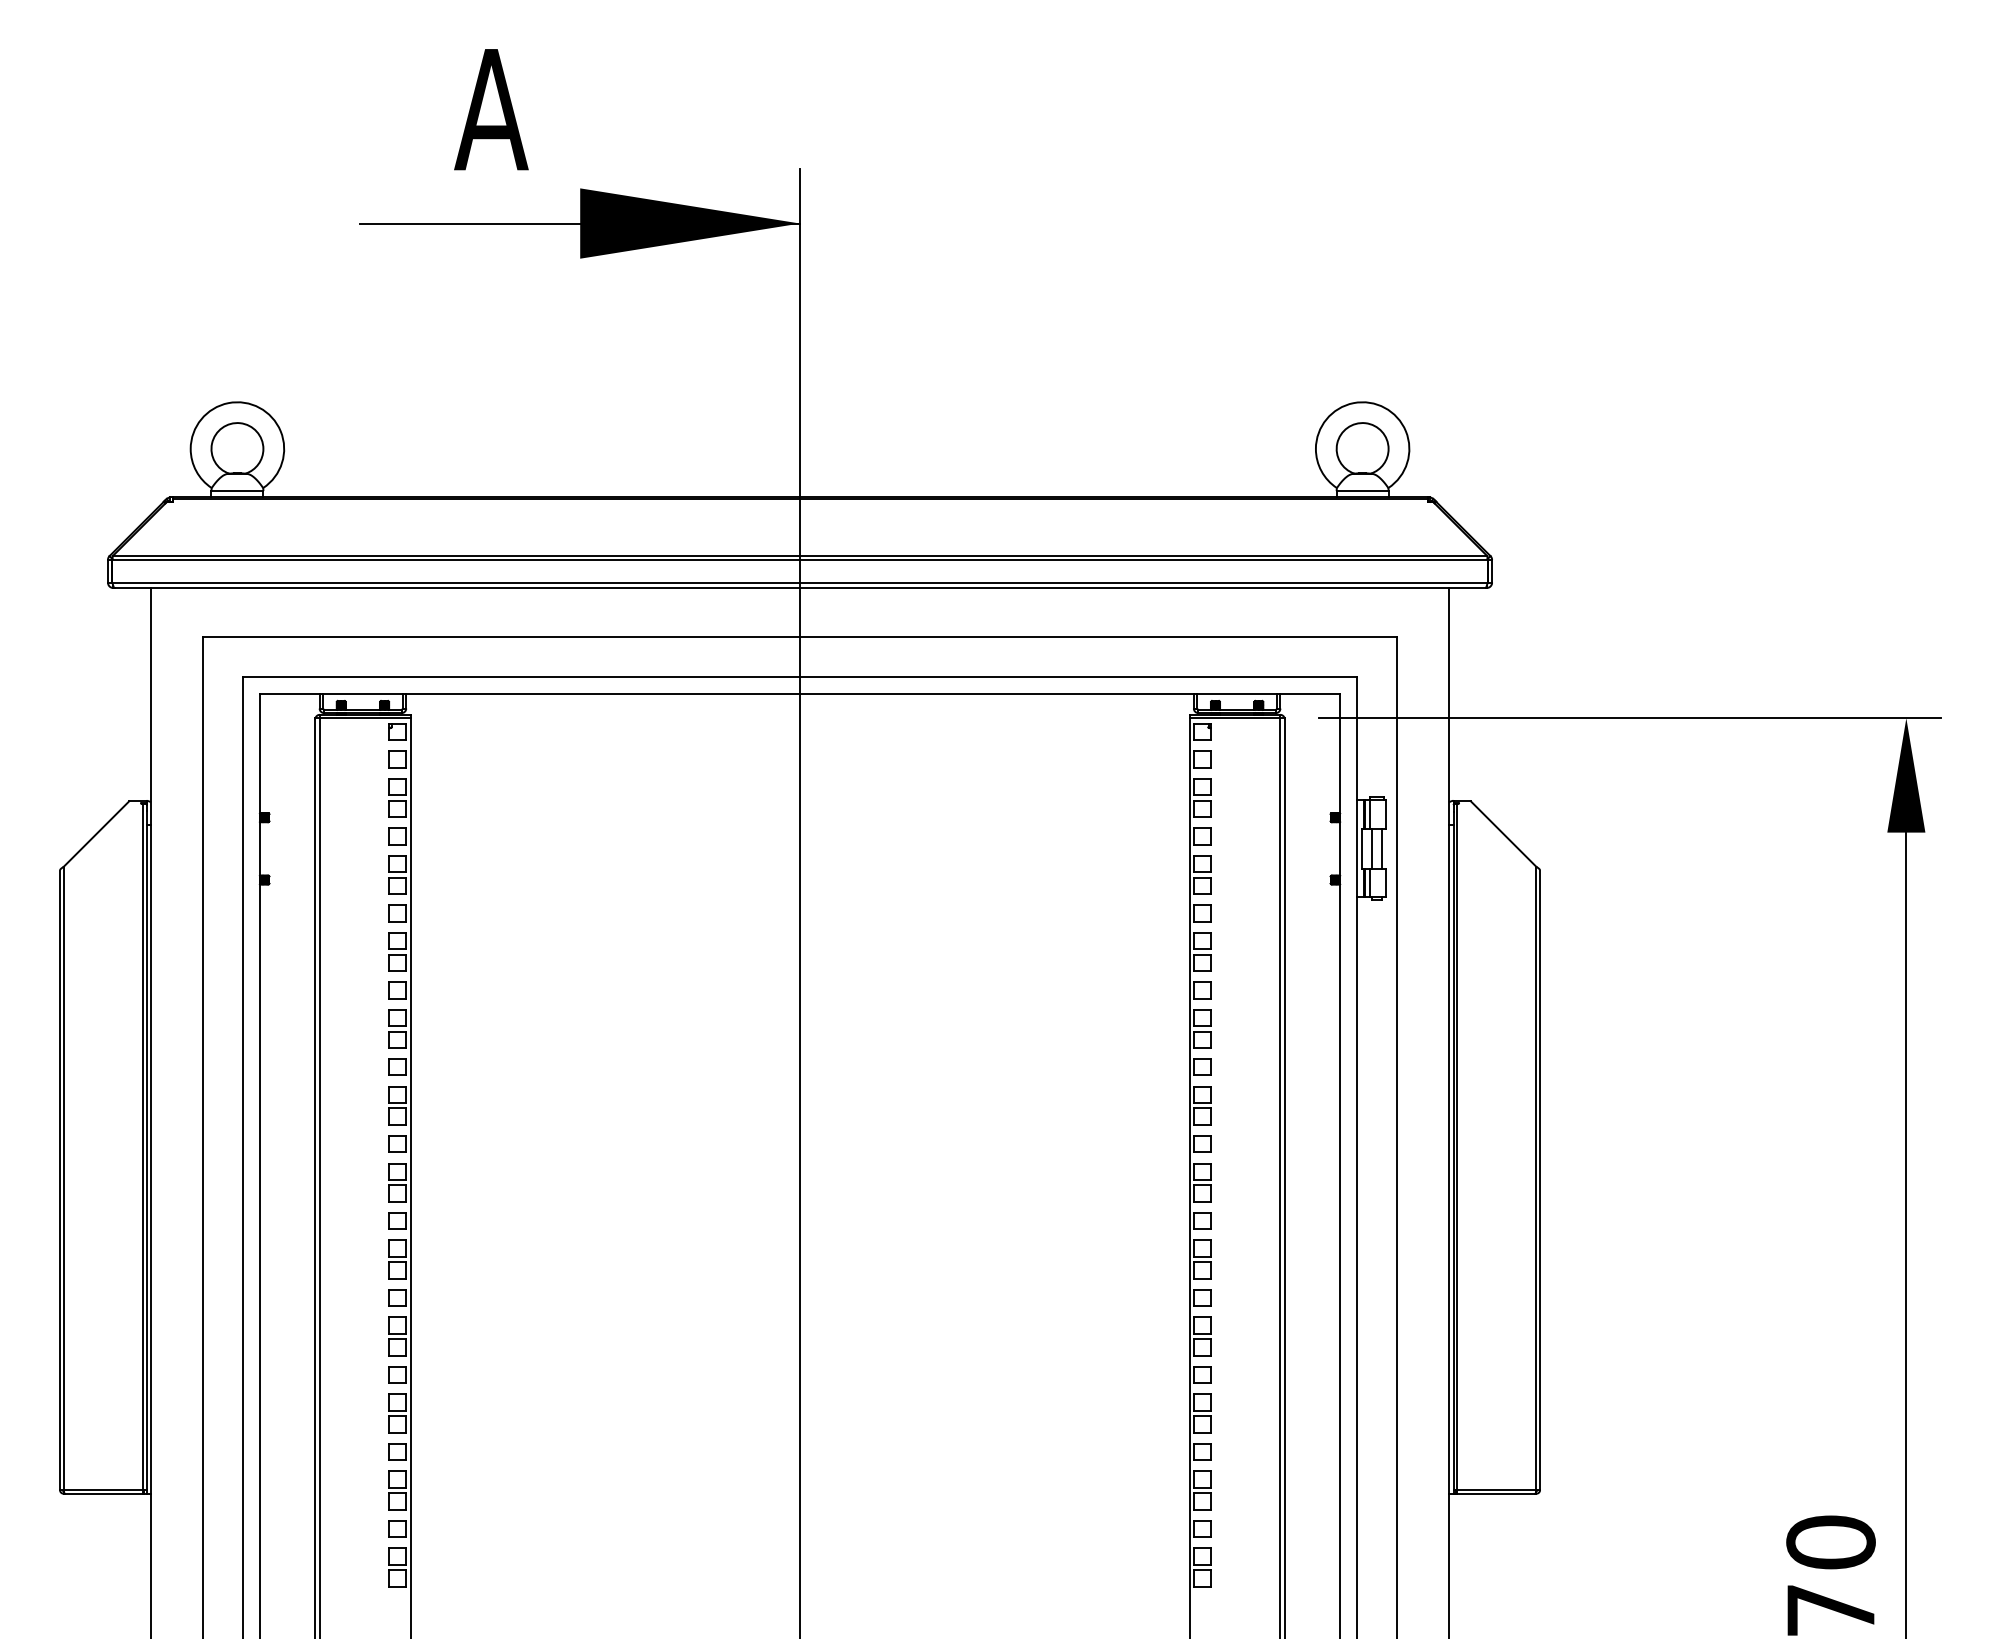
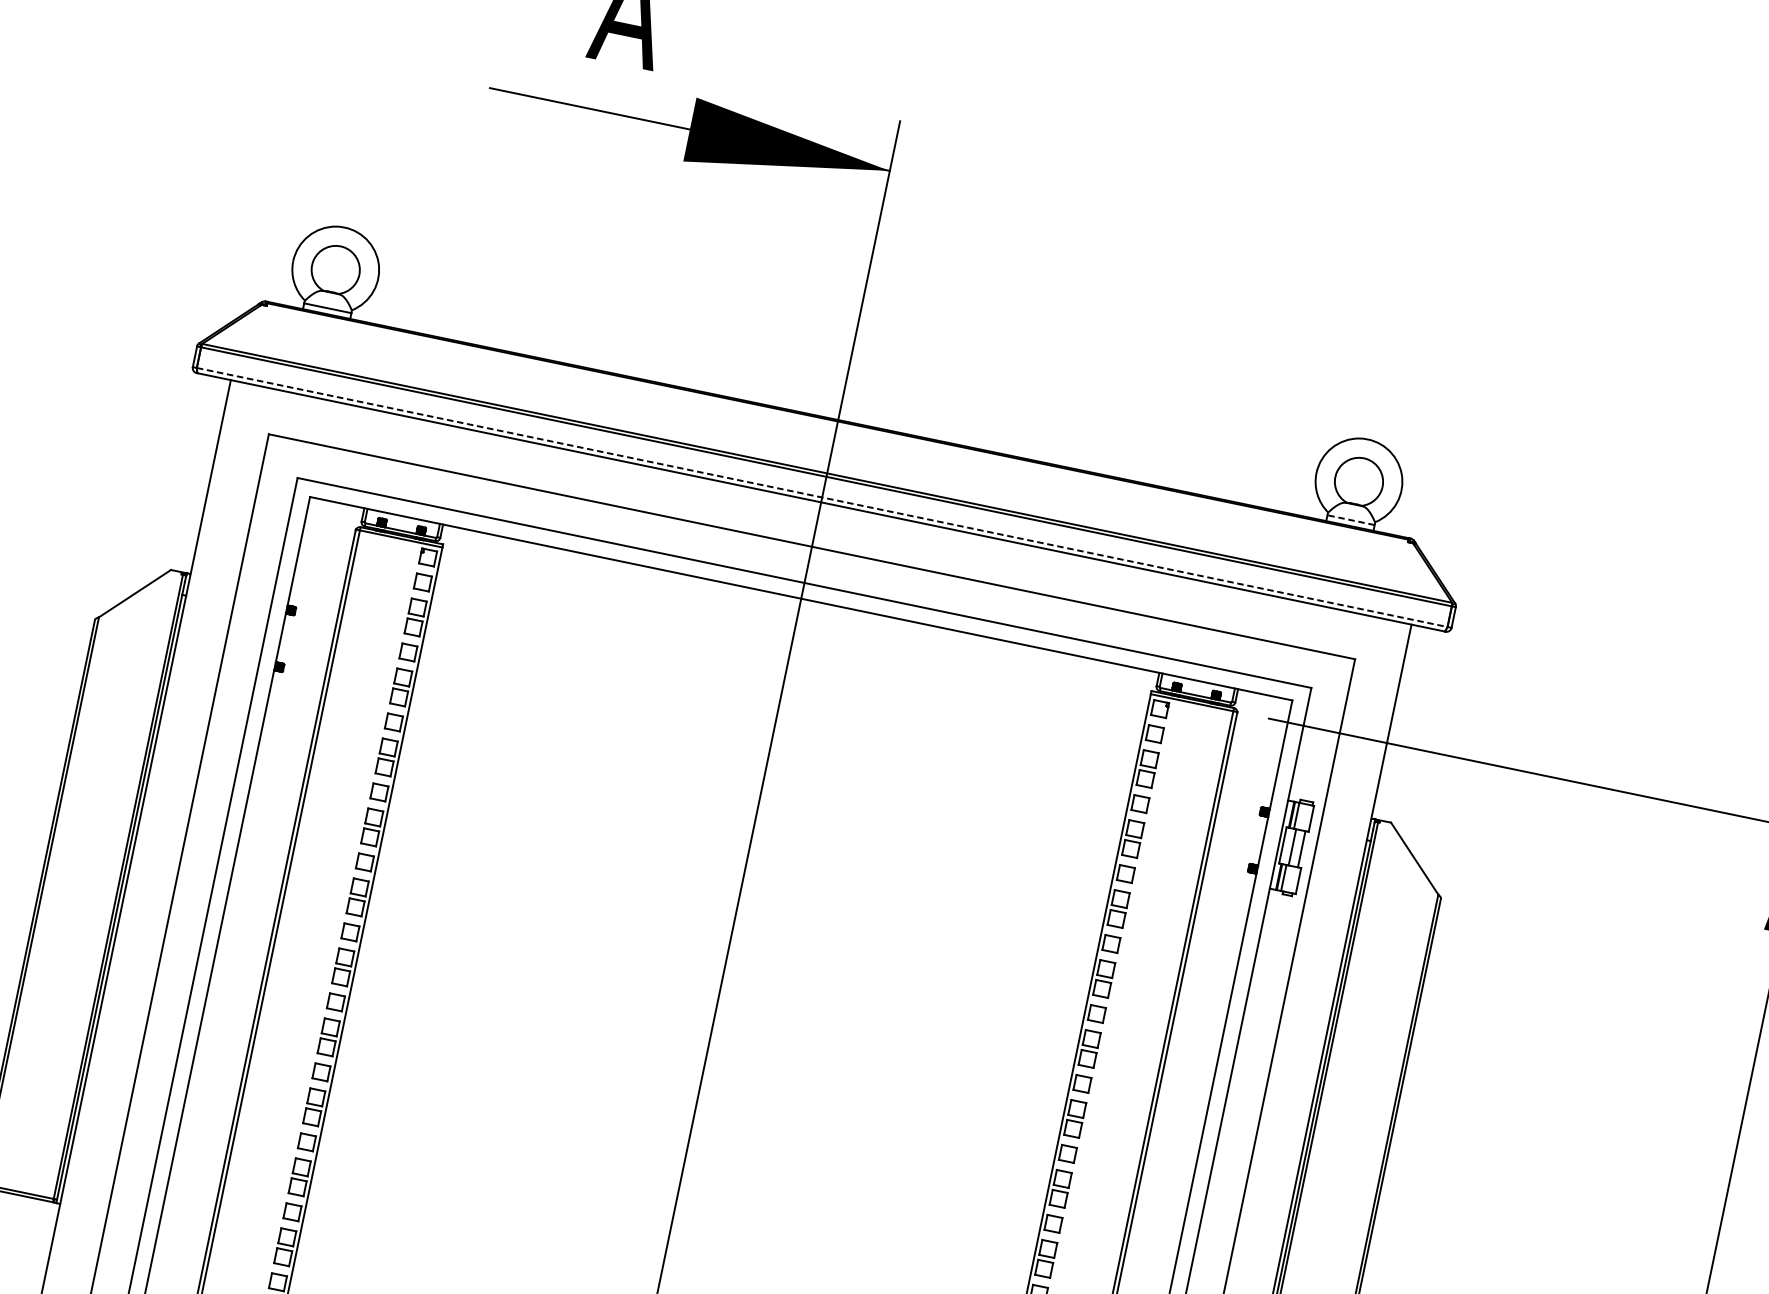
line: (1362, 491) -> (1350, 520), solid -> dashed
line: (800, 582) -> (822, 497), solid -> dashed

